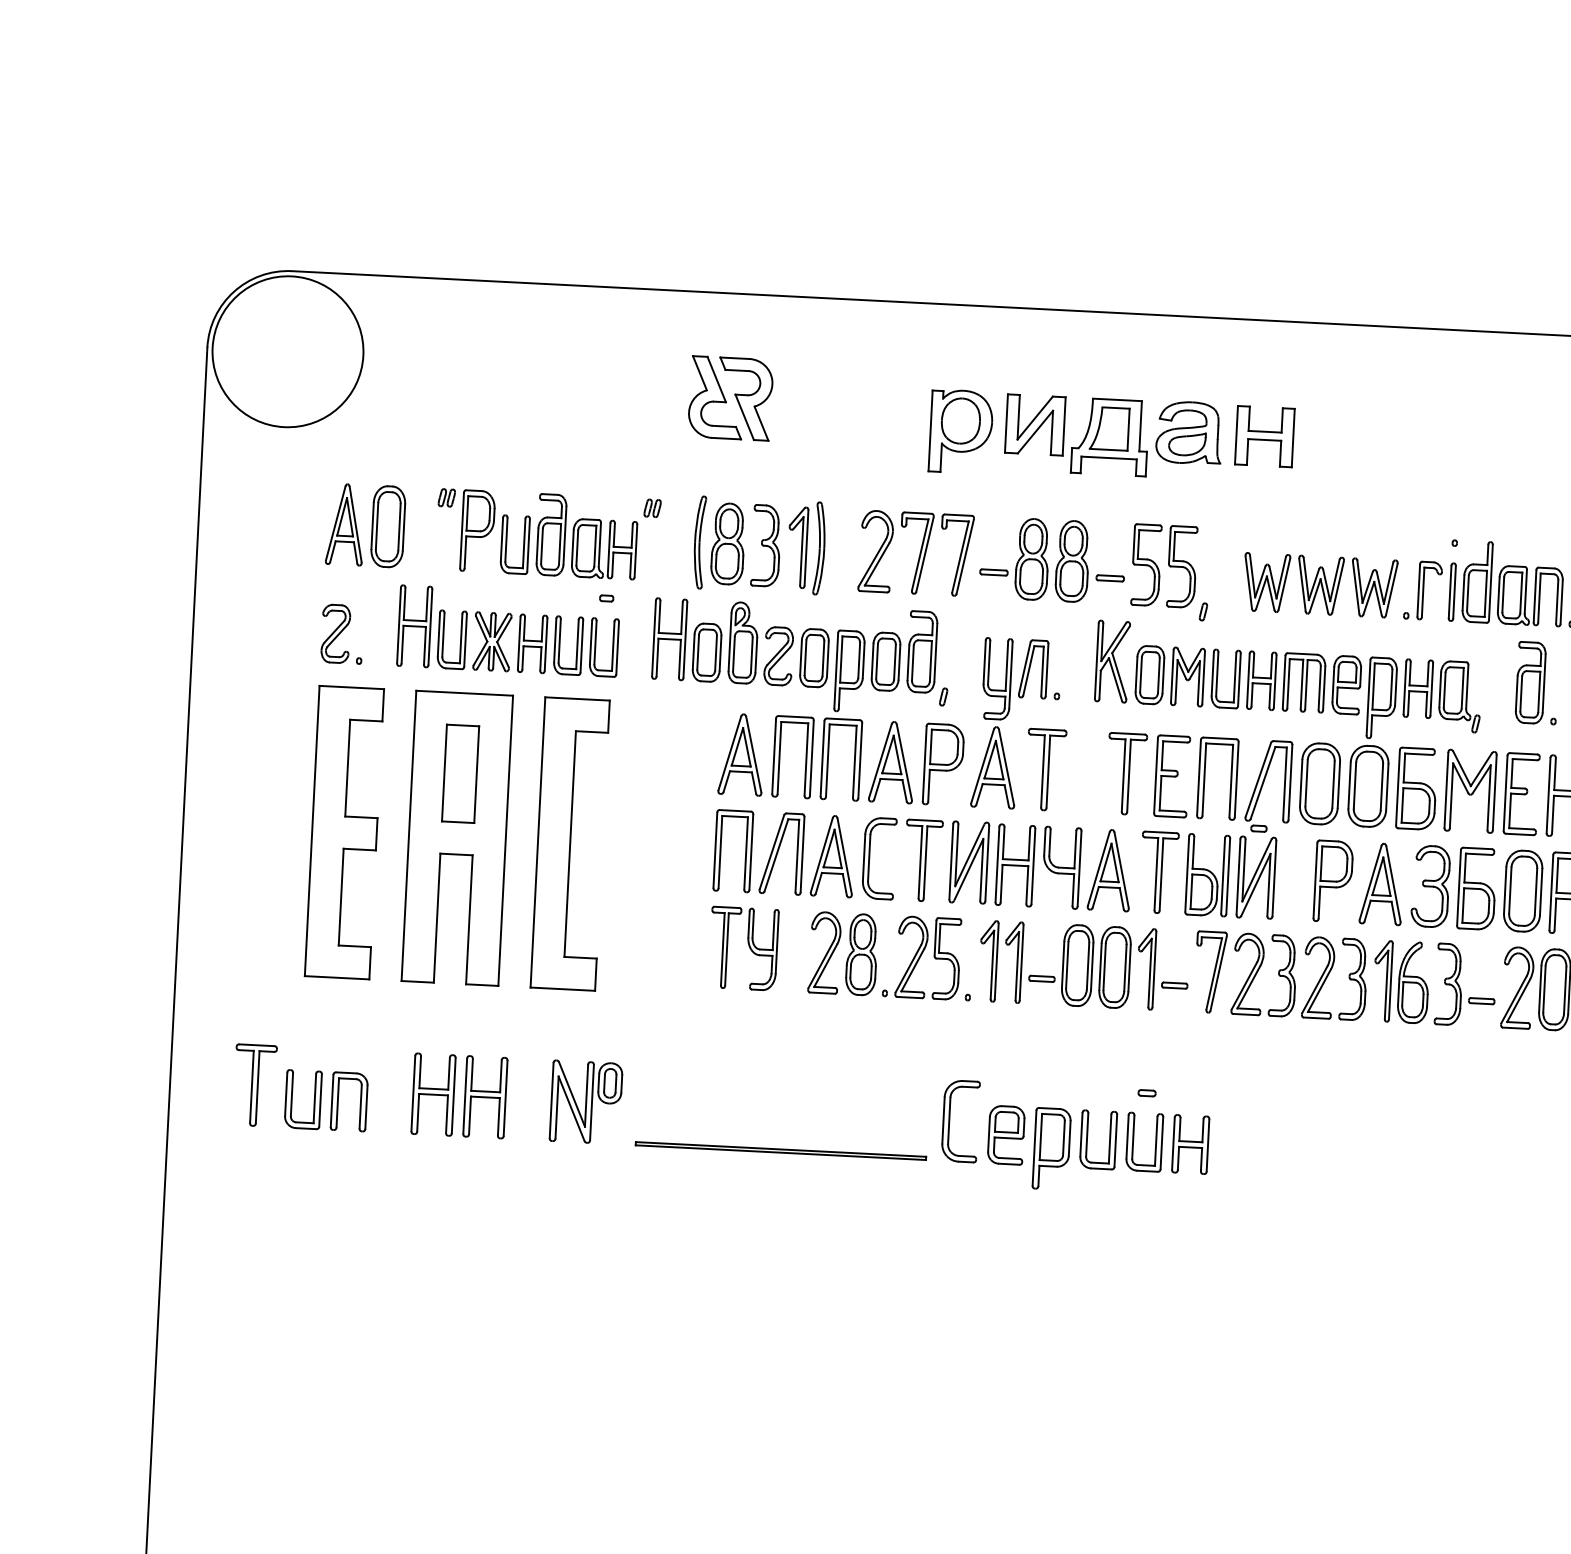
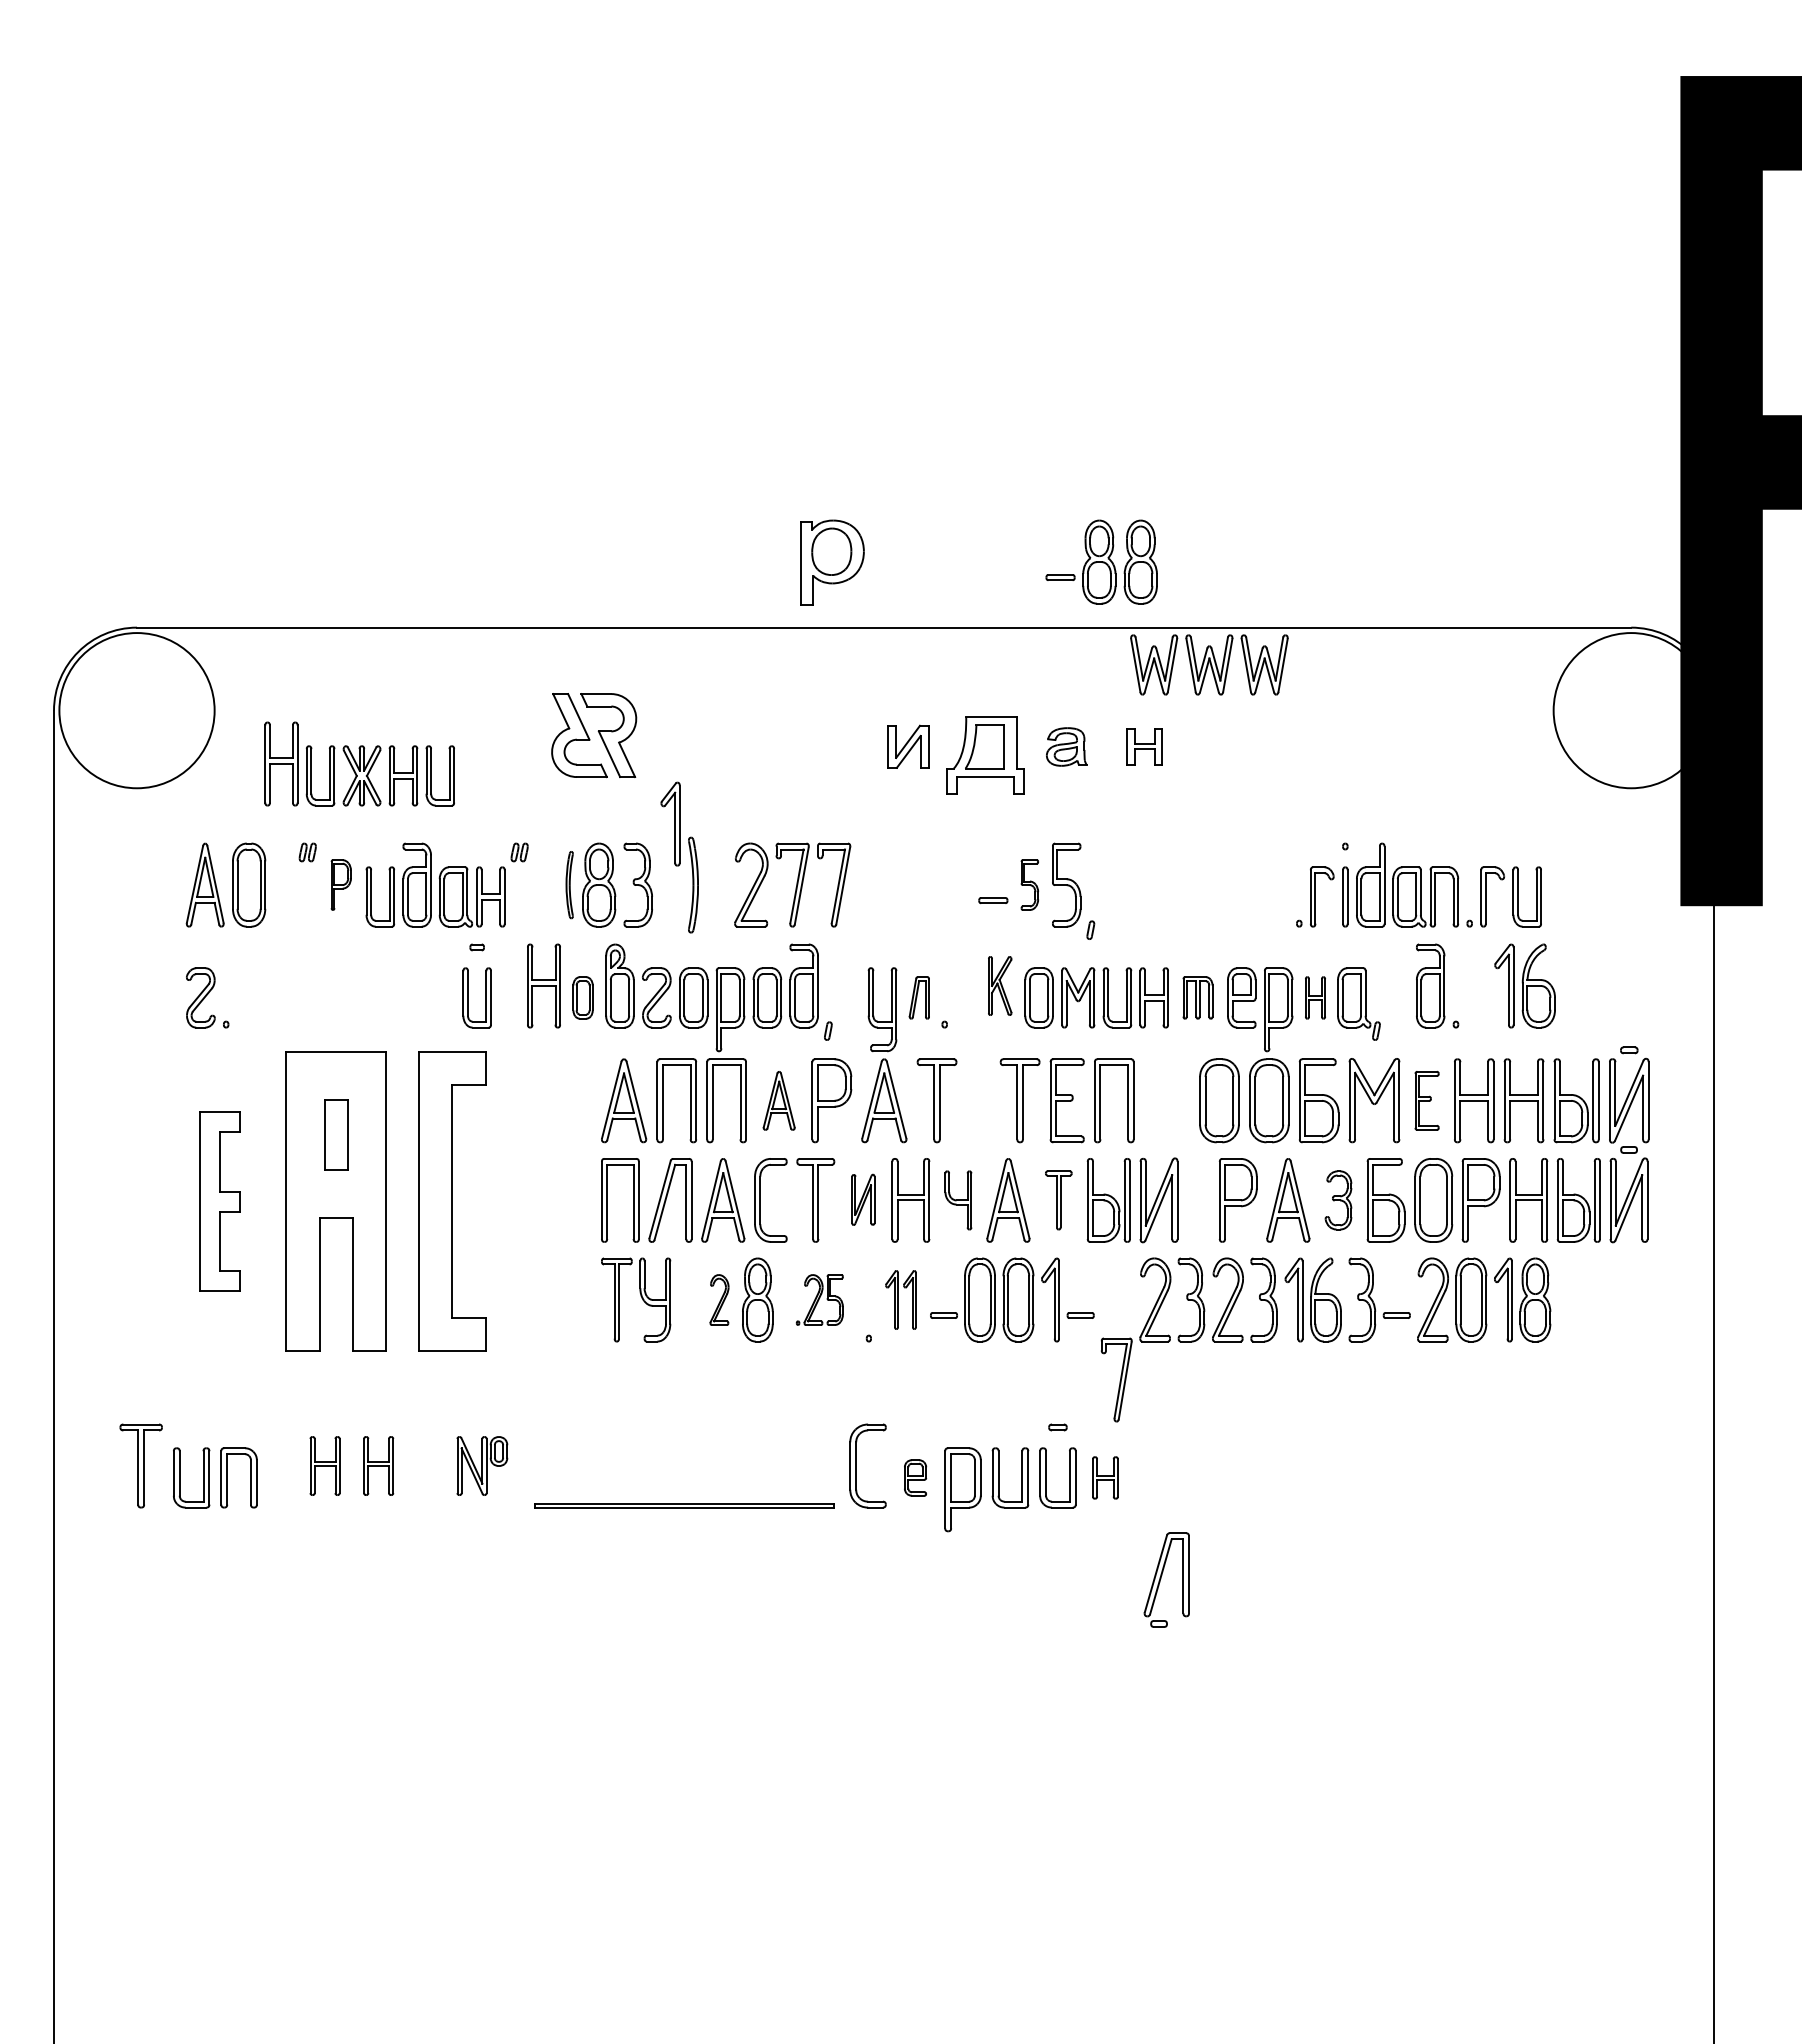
part: (1035, 424) -> (908, 746), size x0.7
part: (961, 431) -> (832, 562), moved
part: (1188, 432) -> (1066, 746), size x0.6
part: (1264, 436) -> (1144, 746), size x0.6
part: (478, 530) -> (341, 884), size x0.6
part: (699, 541) -> (569, 884), size x0.7
part: (797, 546) -> (670, 823), moved
part: (1034, 558) -> (1101, 561), moved
part: (1146, 564) -> (1029, 884), size x0.6
part: (1320, 585) -> (1209, 664), moved
part: (490, 629) -> (359, 763), moved
part: (706, 652) -> (582, 997), size x0.7
part: (1113, 661) -> (1000, 985), size x0.7
part: (1033, 668) -> (919, 997), size x0.7
part: (1303, 682) -> (1197, 997), size x0.7
part: (1418, 688) -> (1315, 997), size x0.7
part: (892, 761) -> (779, 1100), size x0.7
part: (460, 773) -> (336, 1134), size x0.7
part: (1268, 785) -> (1166, 1579), moved
part: (1521, 793) -> (1426, 1100), size x0.7
part: (343, 832) -> (219, 1201), size x0.6
part: (969, 862) -> (863, 1199), size x0.6
part: (1061, 867) -> (958, 1200), size x0.7
part: (1158, 872) -> (1058, 1200), size x0.7
part: (1430, 886) -> (1338, 1200), size x0.7
part: (824, 952) -> (719, 1299), size x0.6
part: (921, 957) -> (819, 1299), size x0.6
part: (1000, 961) -> (900, 1299), size x0.7
part: (1210, 971) -> (1116, 1379), moved
part: (432, 1094) -> (324, 1465), size x0.7
part: (485, 1096) -> (378, 1465), size x0.7
part: (586, 1101) -> (482, 1465), size x0.7
part: (1006, 1134) -> (915, 1477), size x0.6
part: (1190, 1144) -> (1105, 1477), size x0.7

